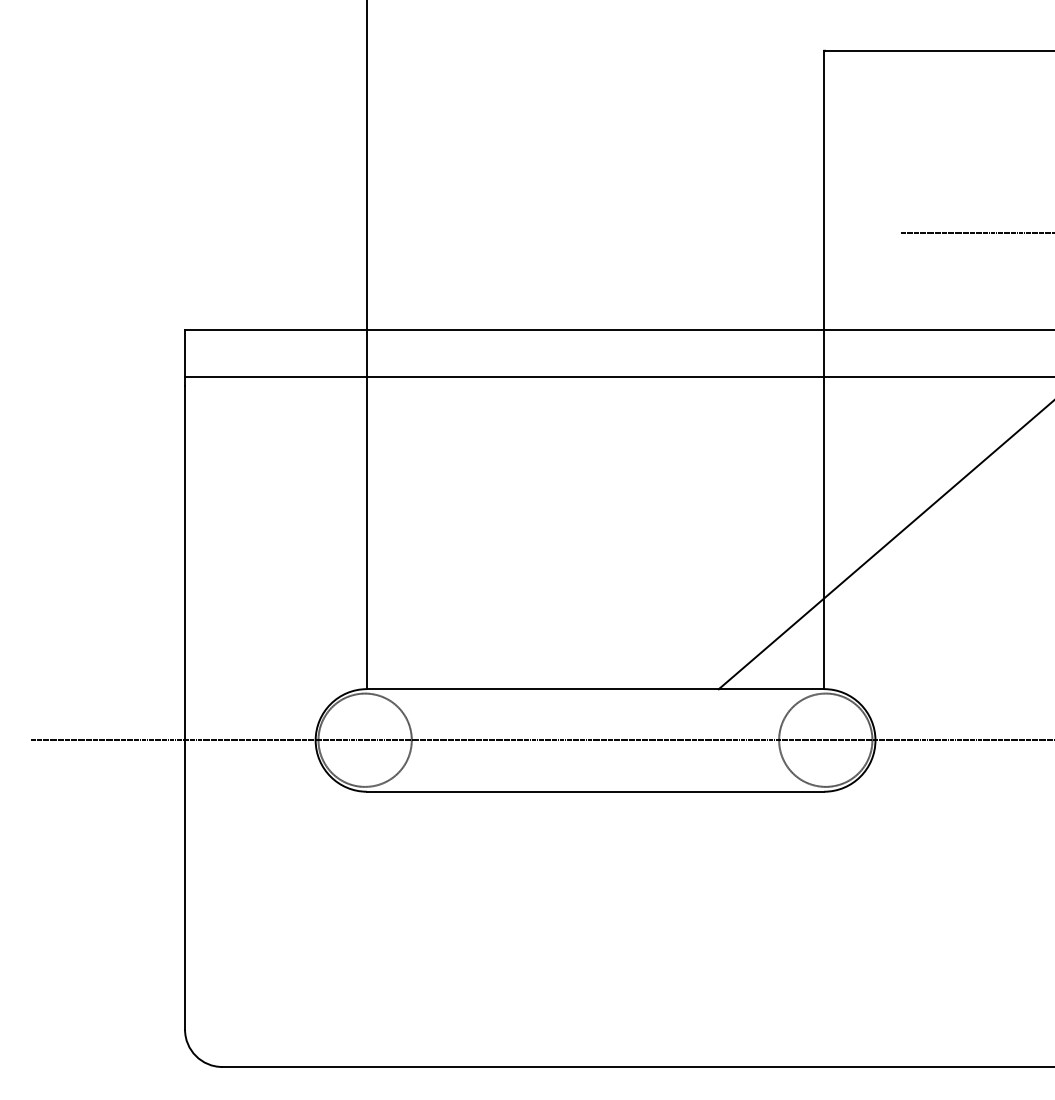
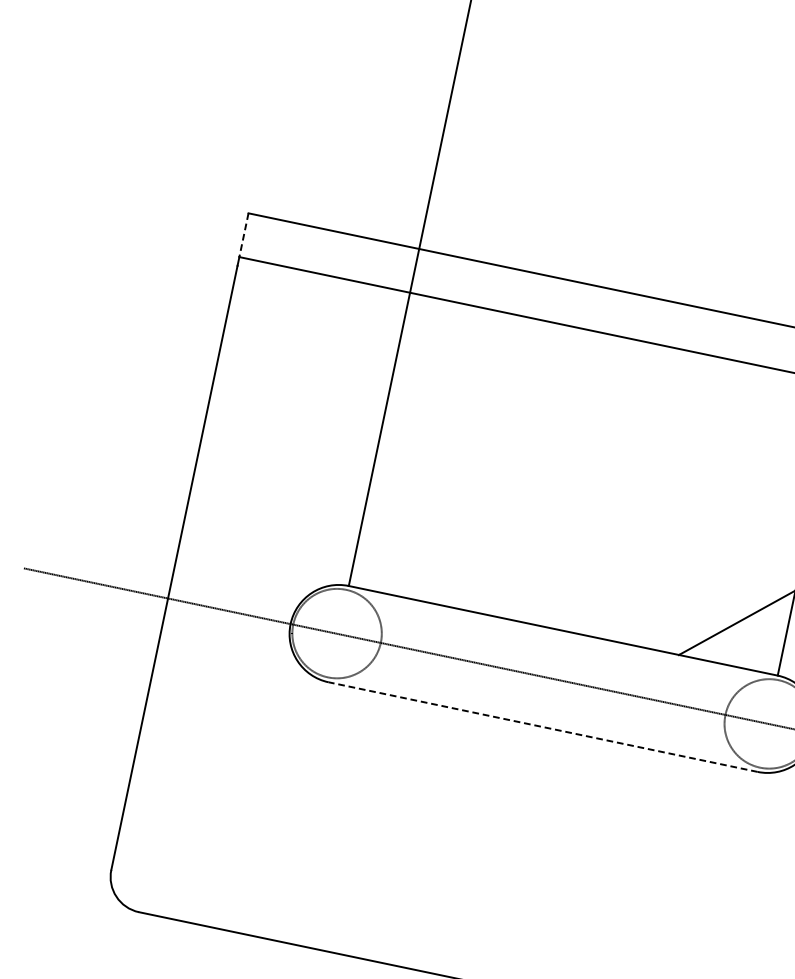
line: (185, 353) -> (244, 235), solid -> dashed
line: (595, 791) -> (543, 726), solid -> dashed

